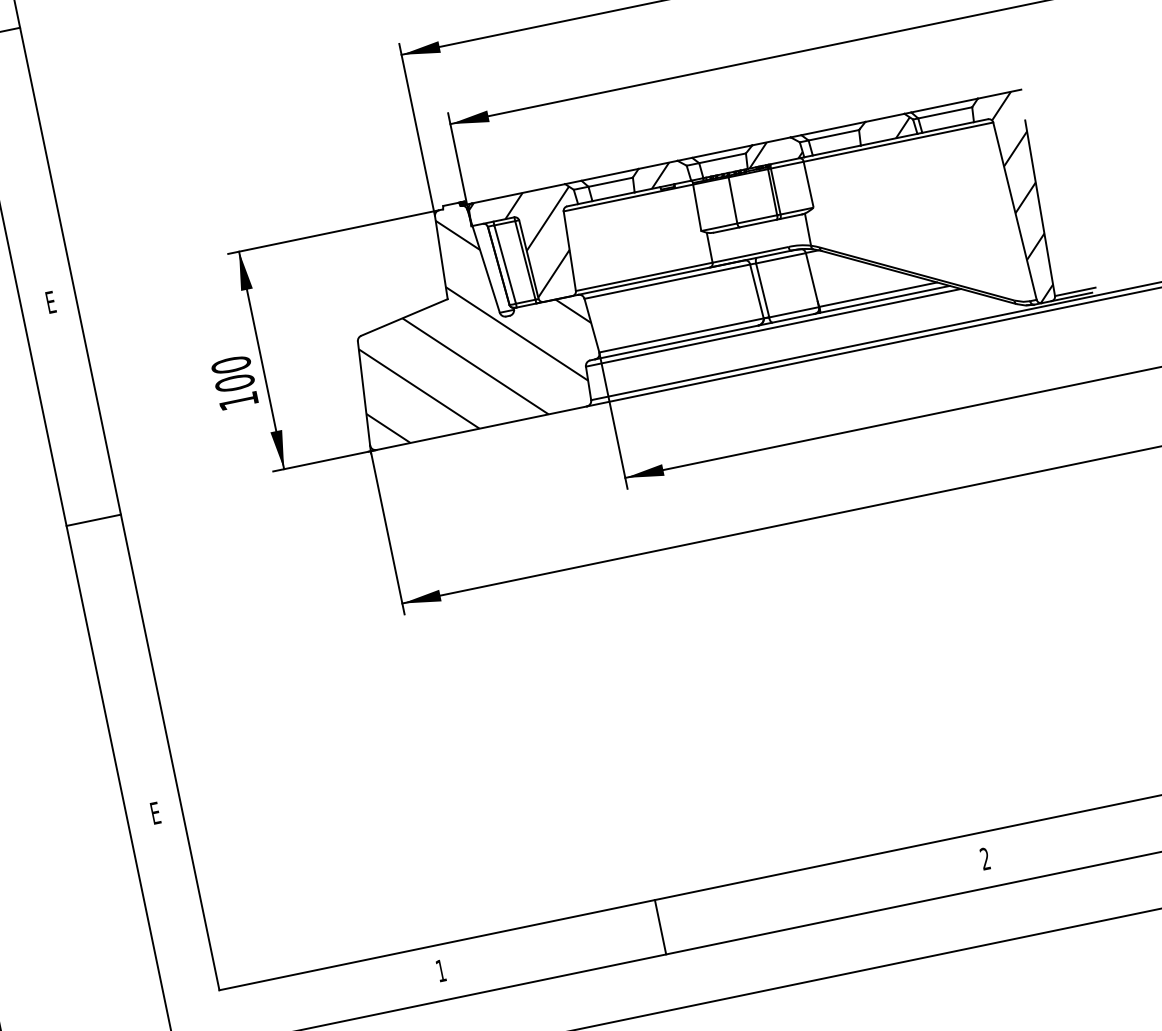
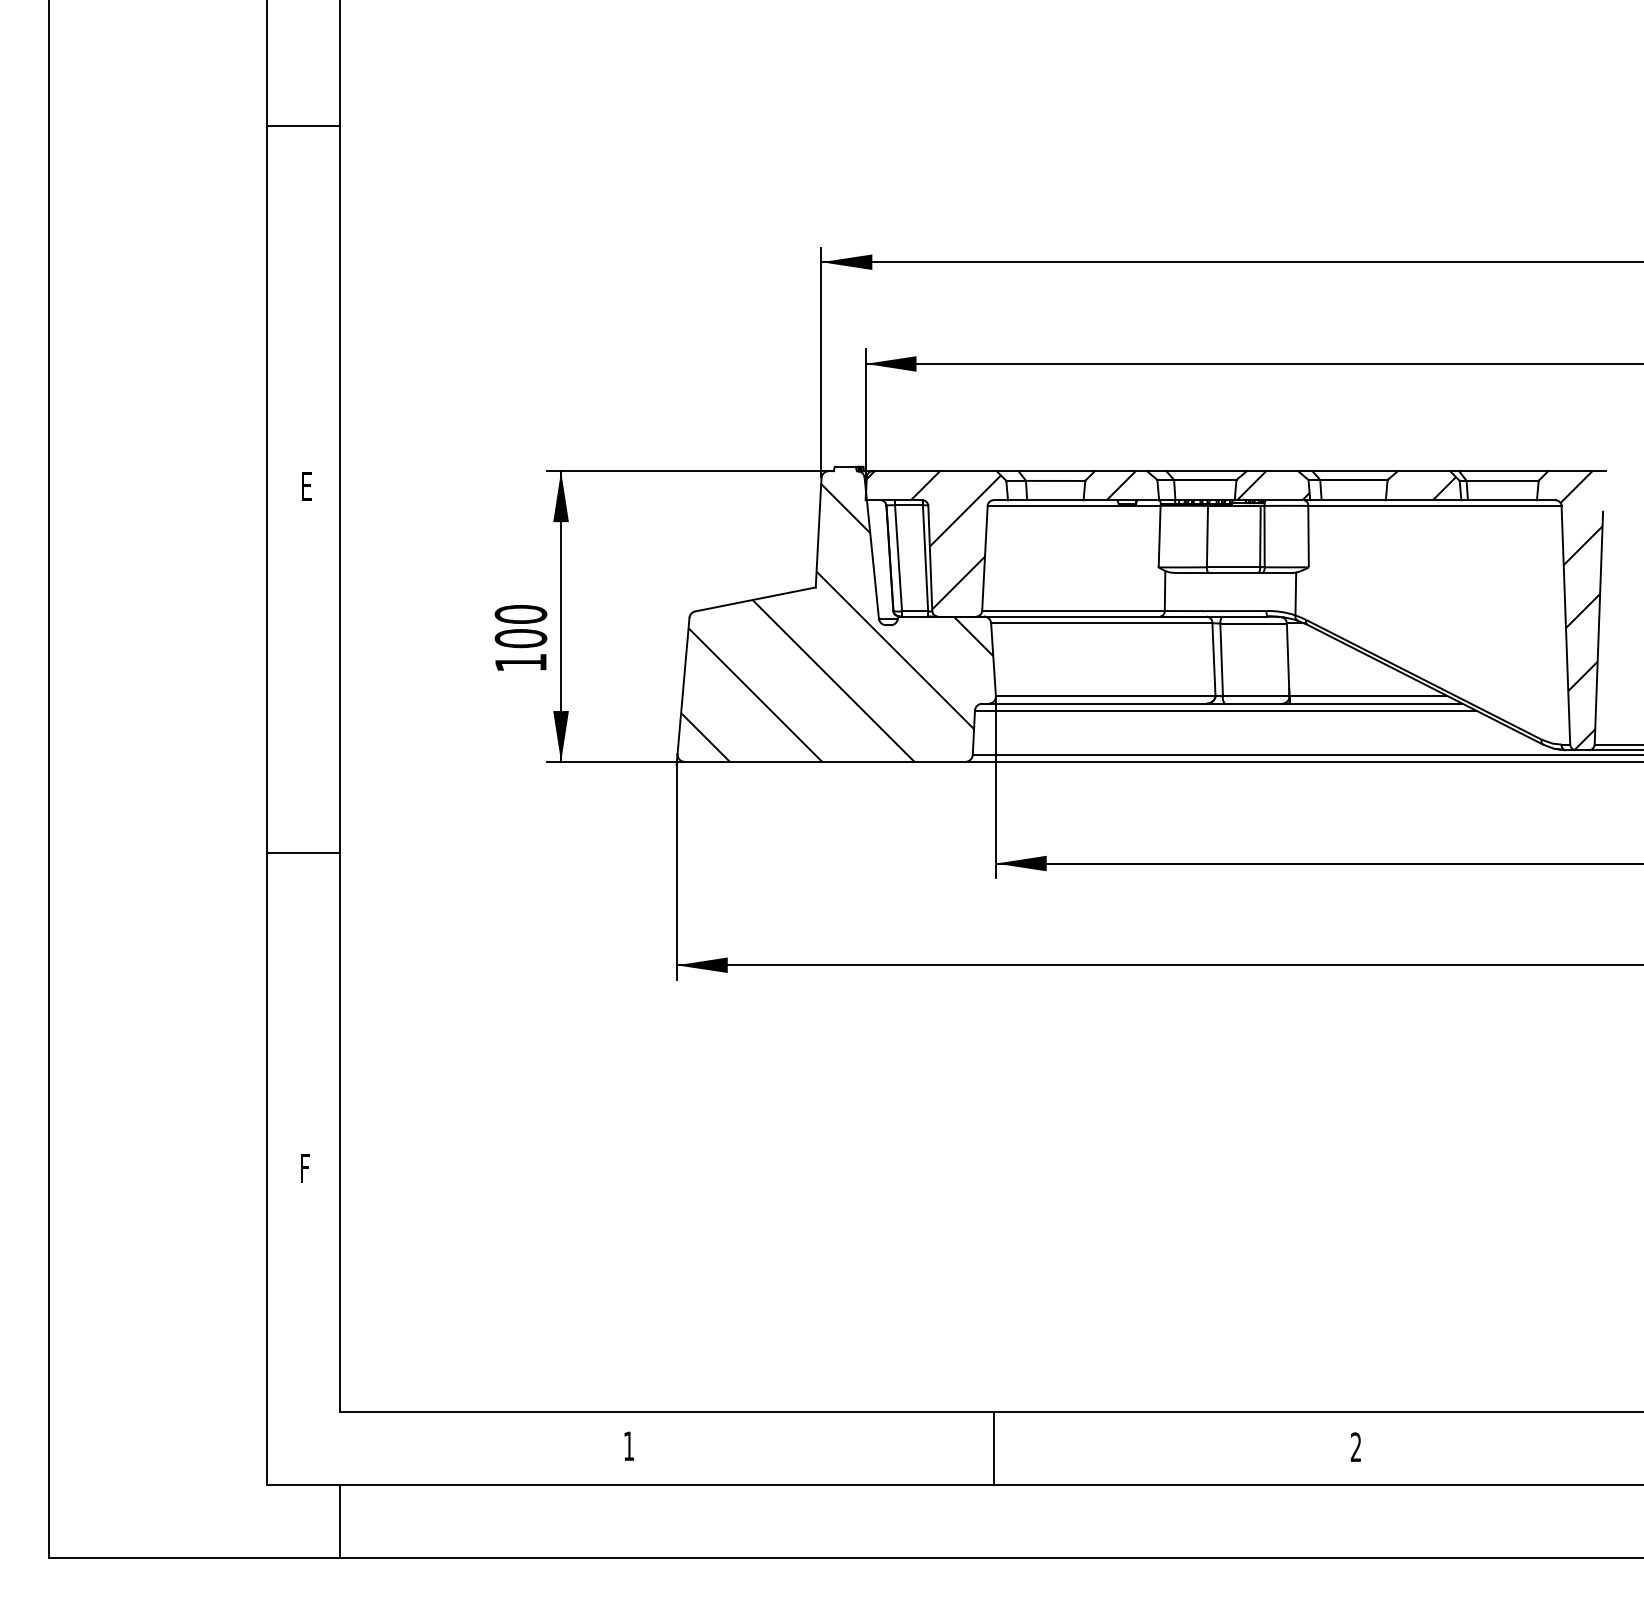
line: (93, 520) -> (303, 852), moved
text: (155, 813) -> (304, 1168), E -> F
line: (660, 927) -> (993, 1448), moved

